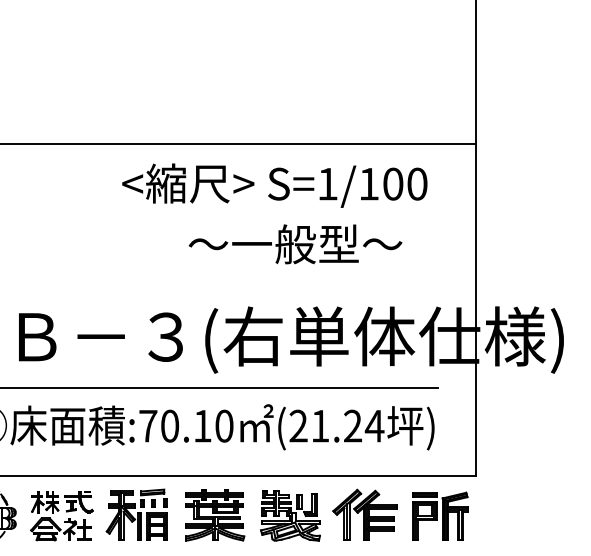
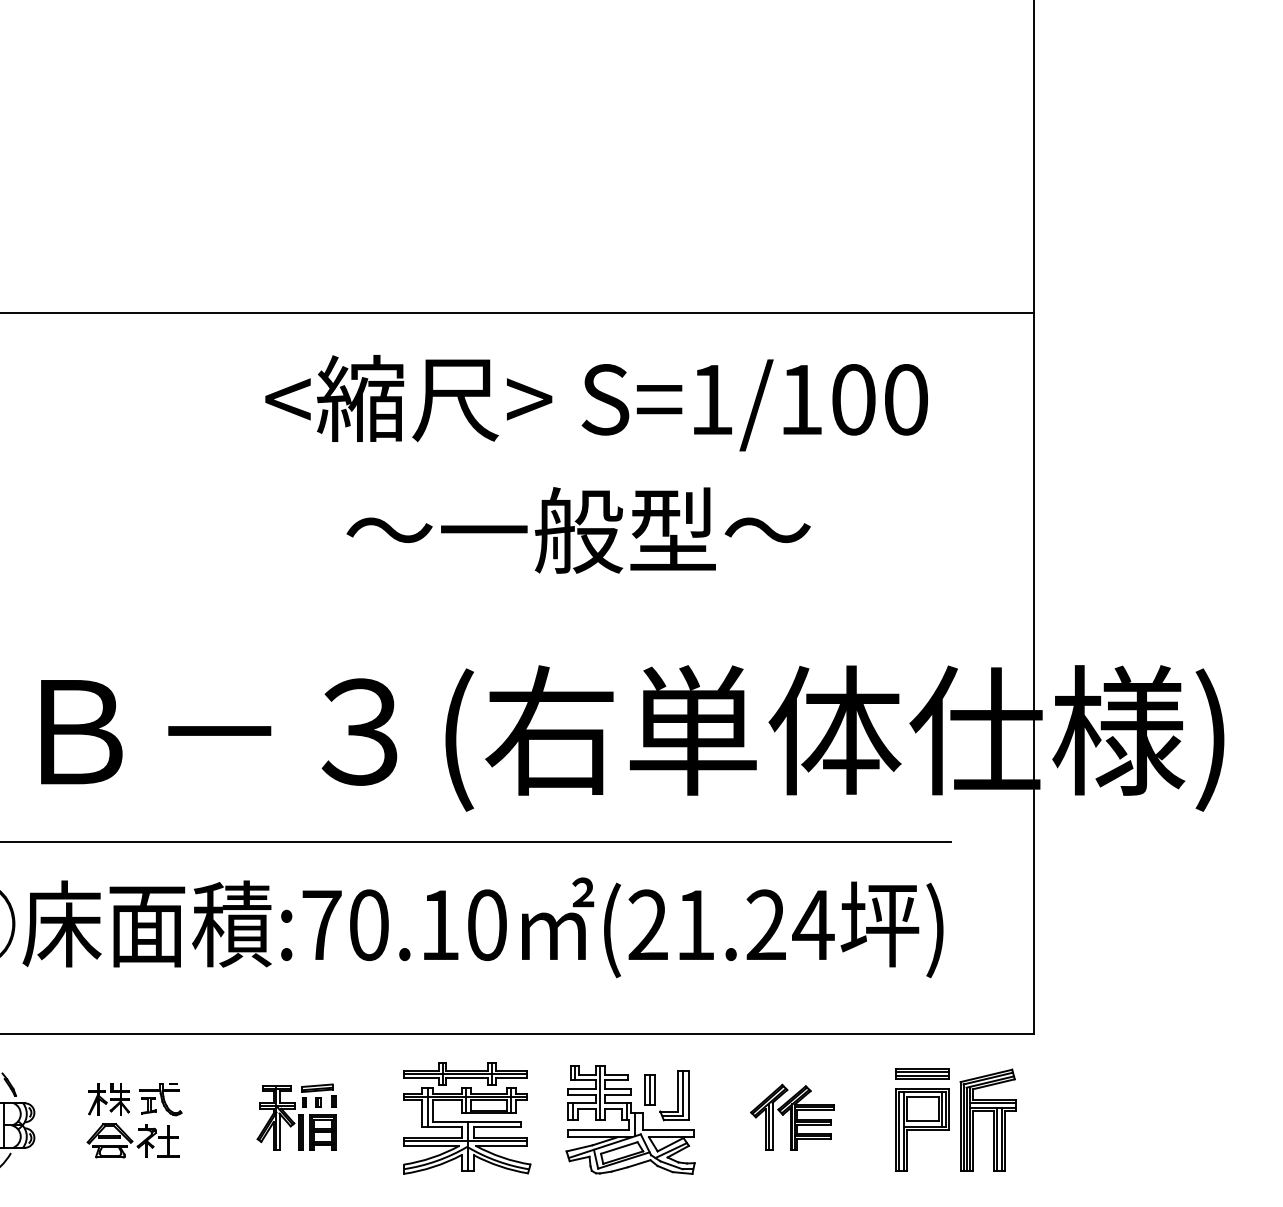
text: (295, 244) -> (578, 530), moved
part: (136, 514) -> (296, 1116), size x0.6
part: (364, 514) -> (791, 1116), size x0.6
part: (61, 516) -> (133, 1121), size x0.7

